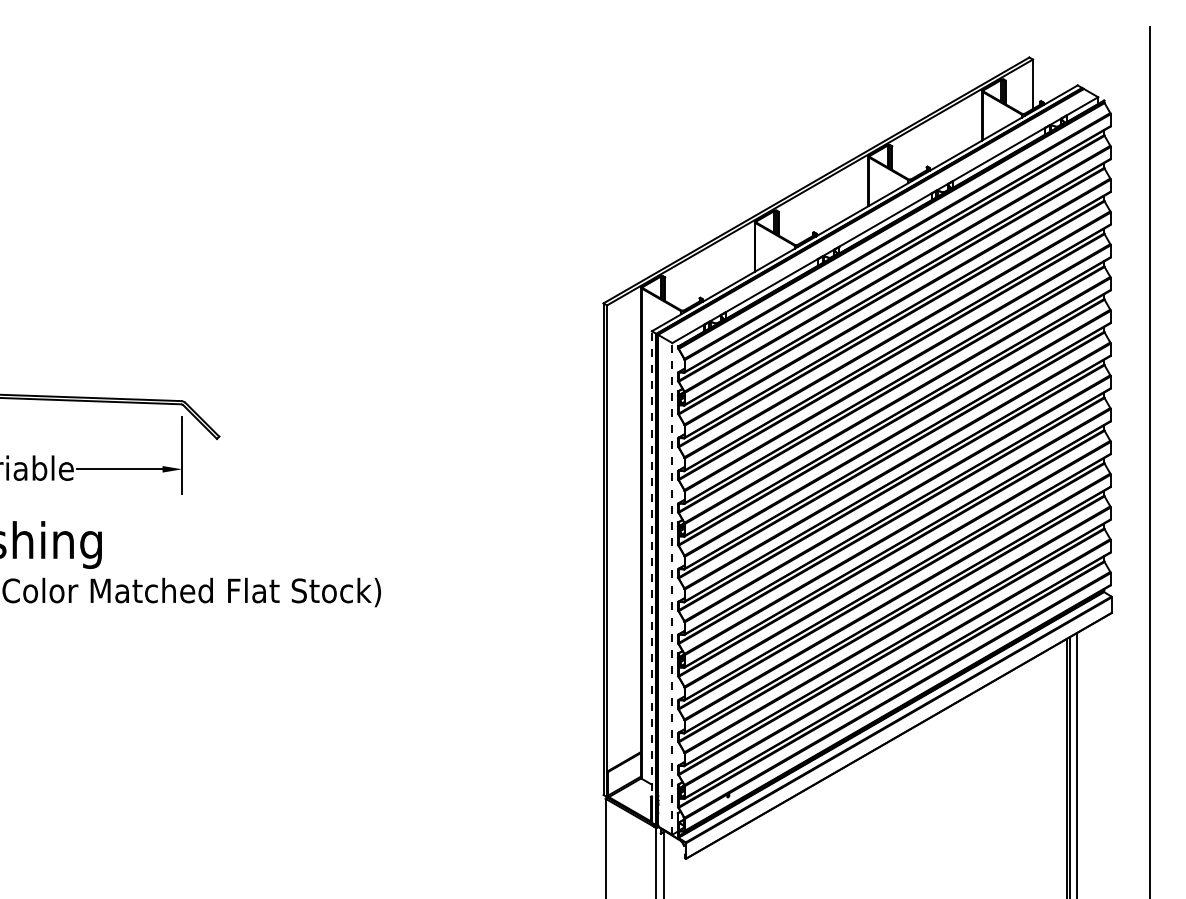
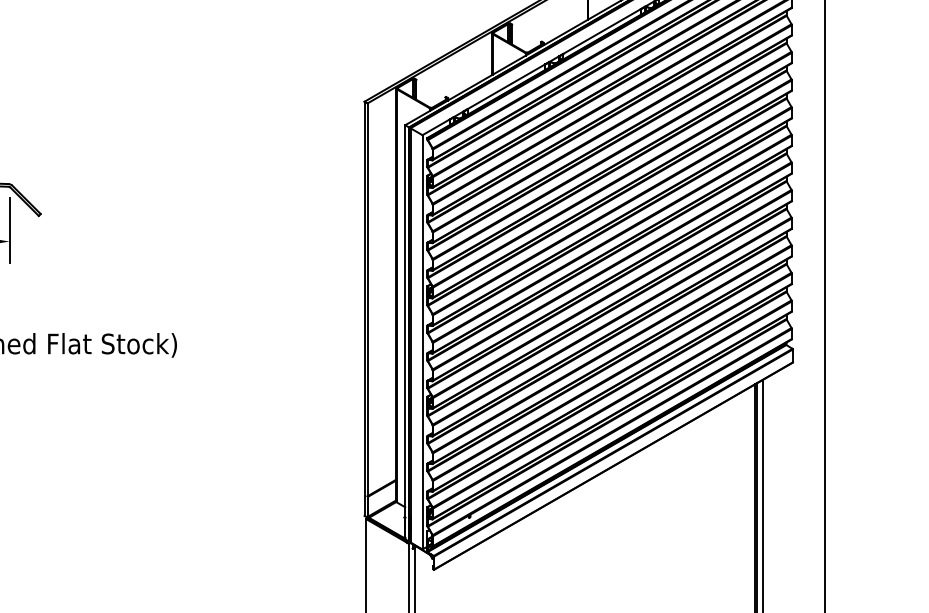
line: (651, 577) -> (404, 332), dashed -> solid
line: (672, 588) -> (422, 341), dashed -> solid

